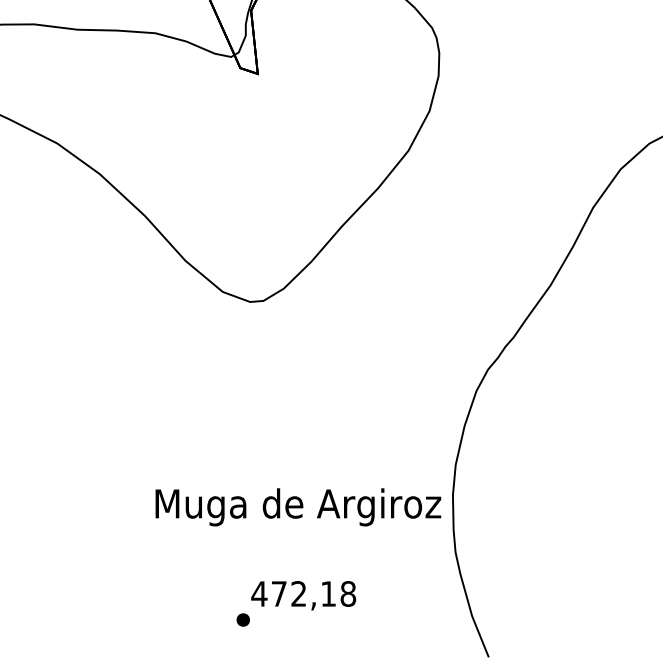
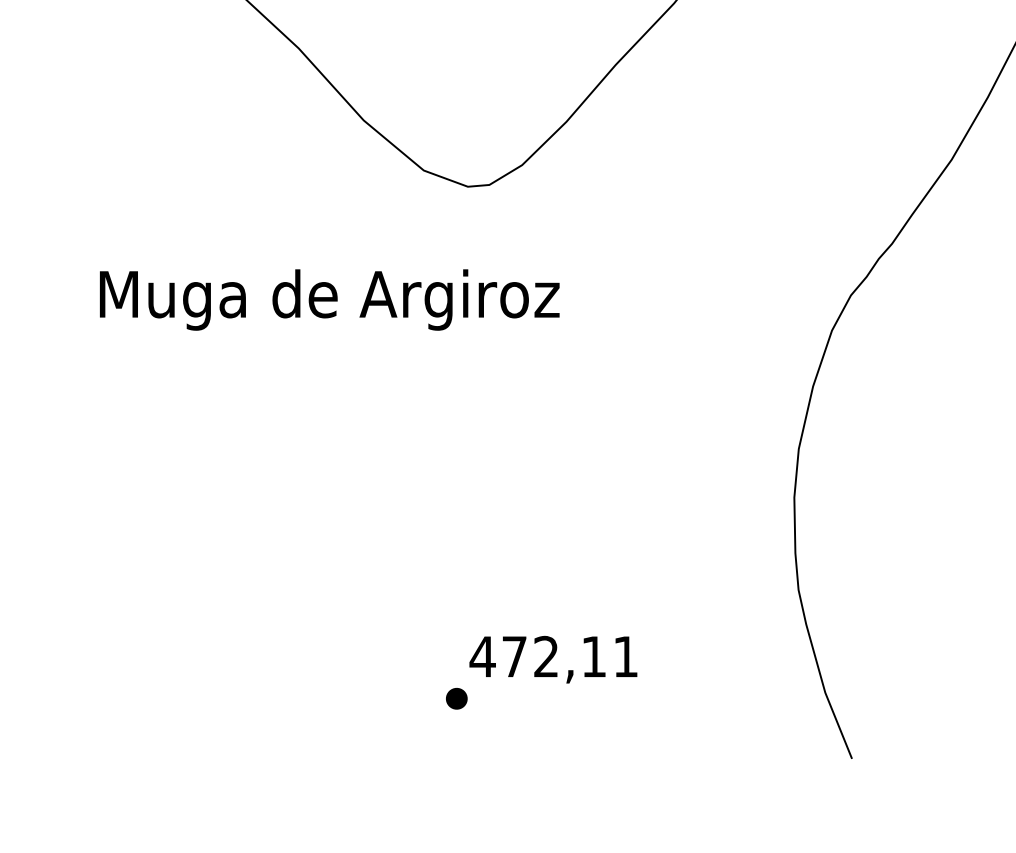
text: (298, 507) -> (329, 300), moved
text: (348, 593) -> (626, 656), 472,18 -> 472,11

